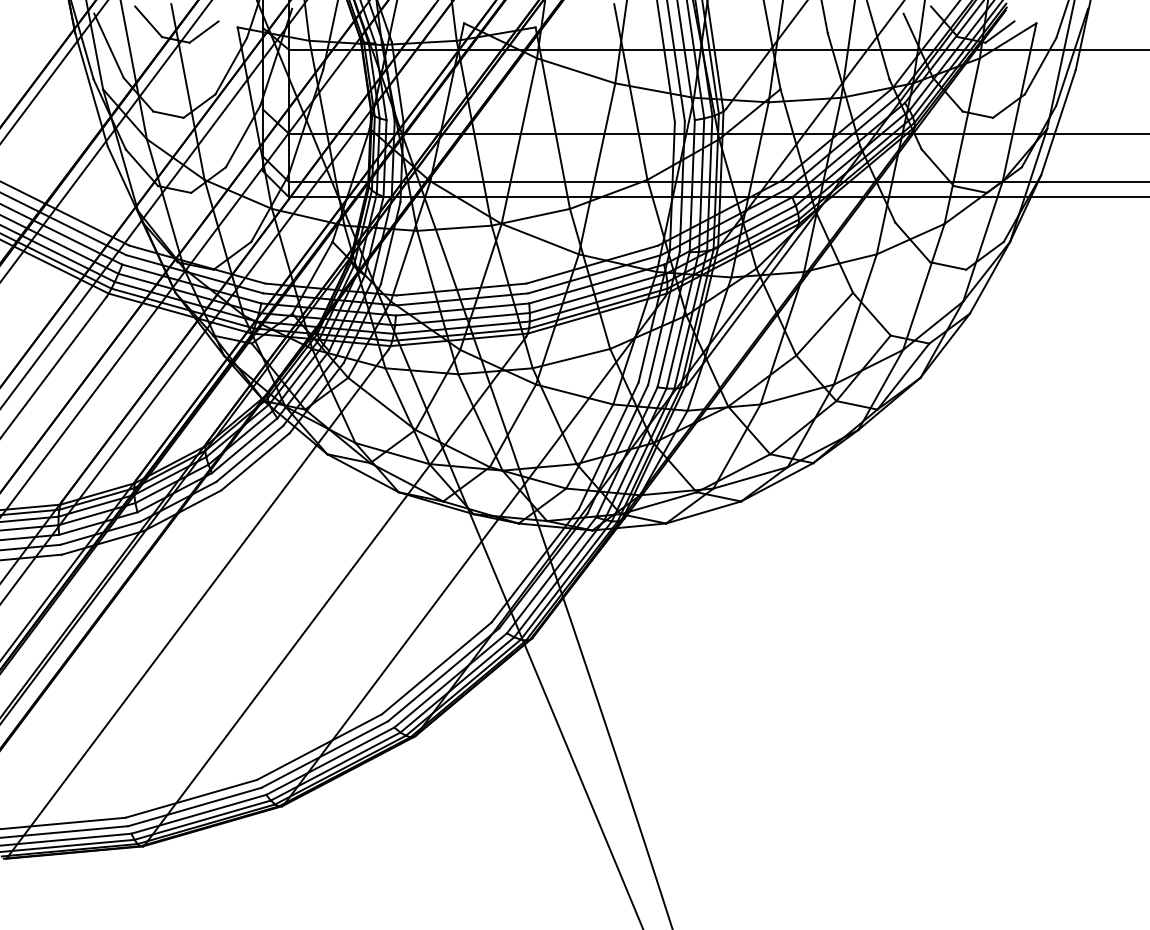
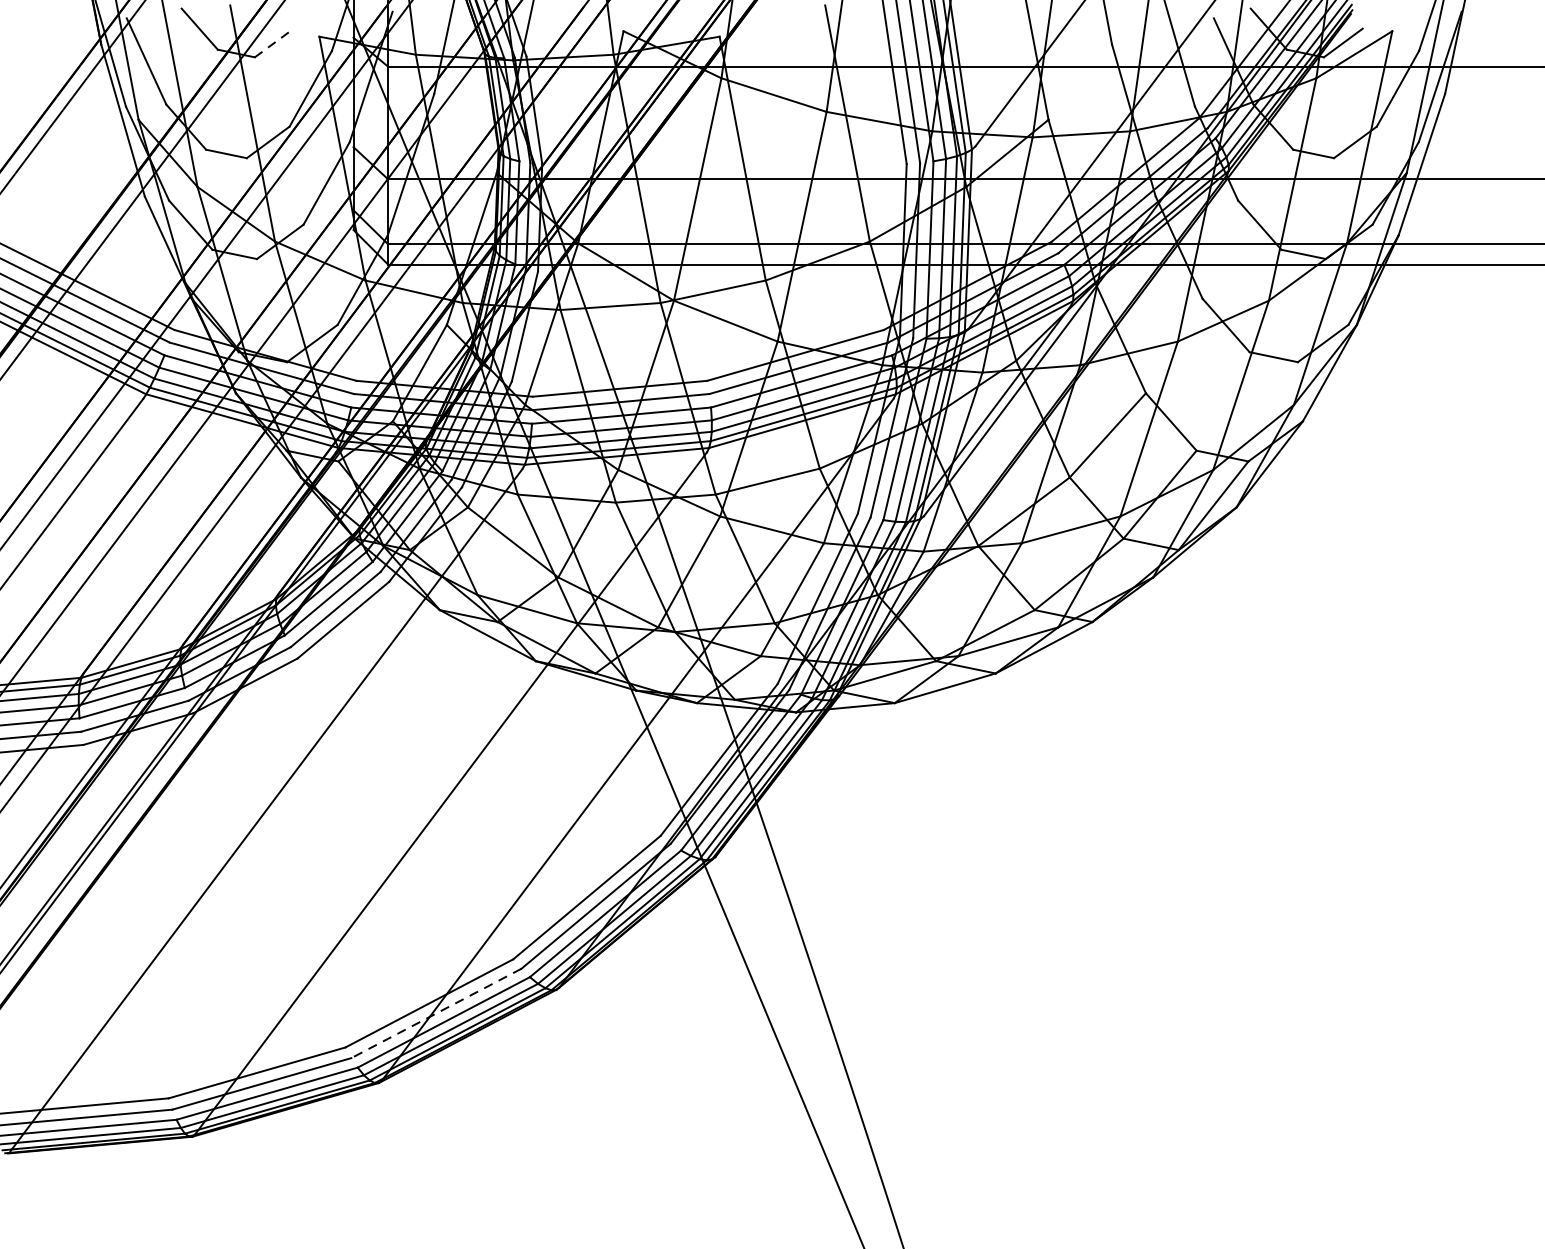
line: (204, 32) -> (274, 43), solid -> dashed
line: (324, 754) -> (436, 1013), solid -> dashed

